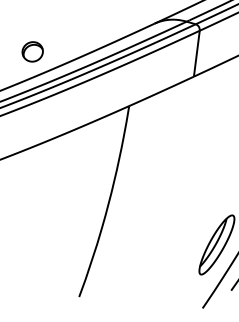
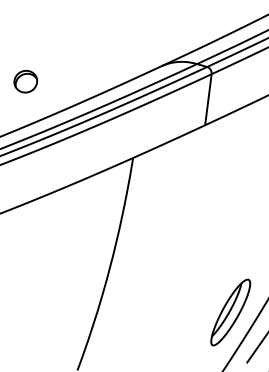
part: (32, 51) -> (25, 81), moved

